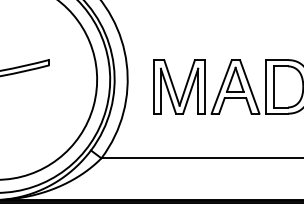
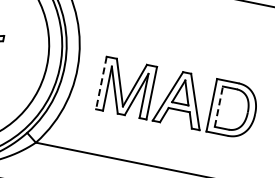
line: (153, 86) -> (101, 82), solid -> dashed
line: (273, 86) -> (218, 106), solid -> dashed

